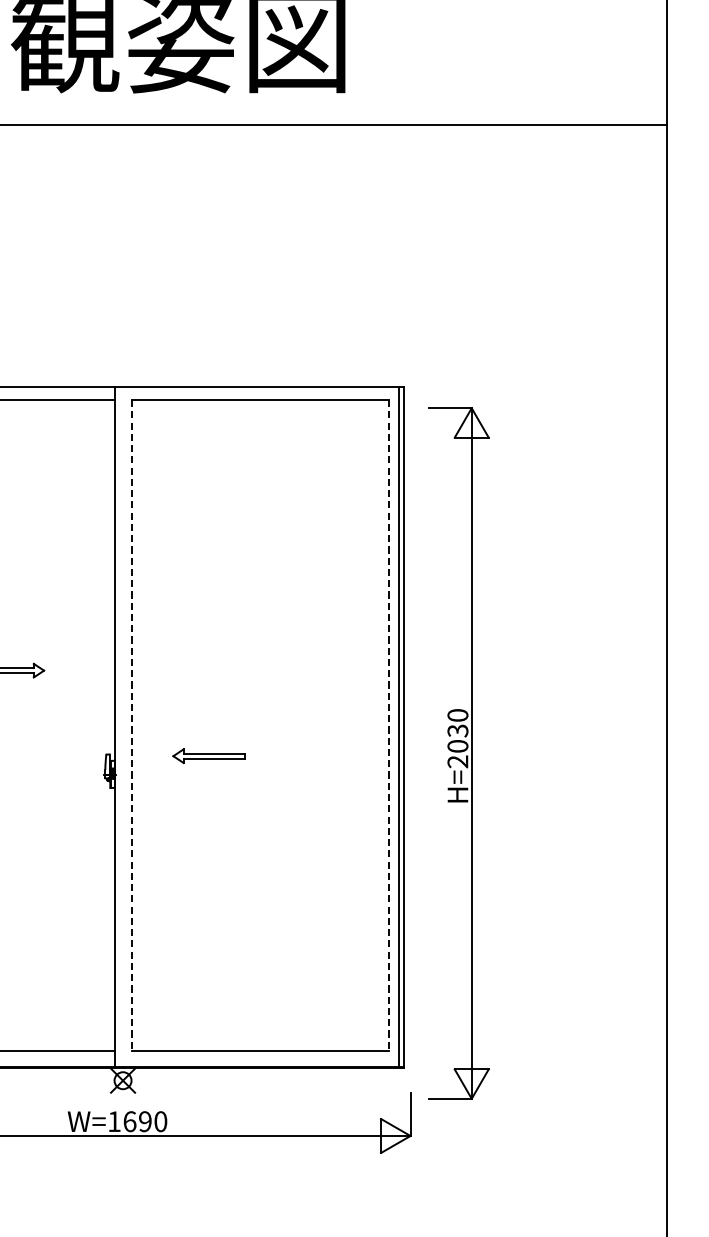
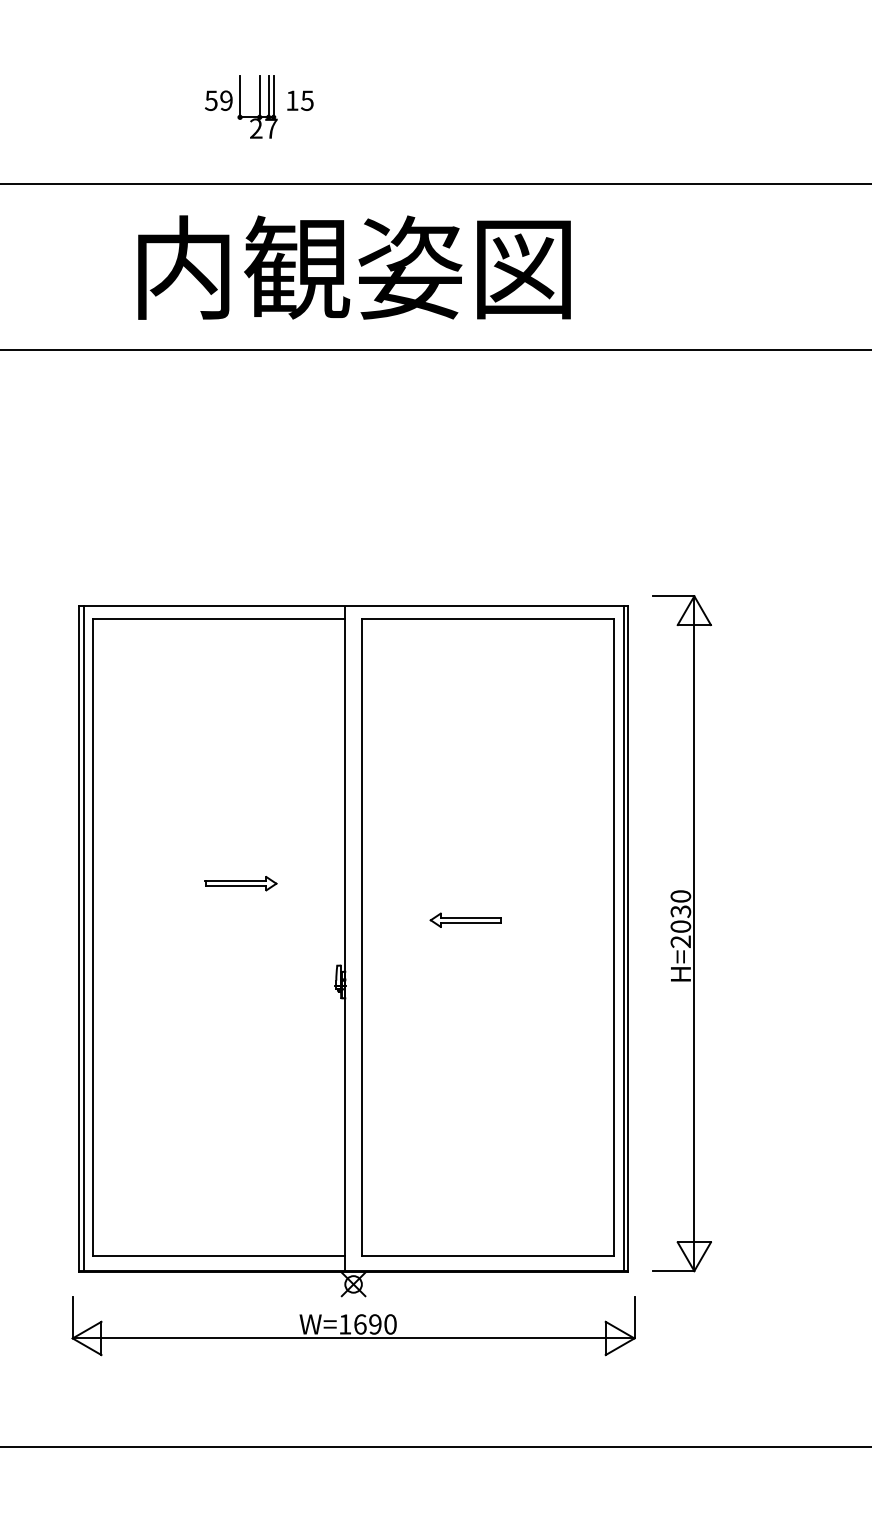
line: (131, 726) -> (361, 938), dashed -> solid
line: (389, 726) -> (613, 938), dashed -> solid
part: (458, 753) -> (681, 933), moved
part: (208, 755) -> (465, 919), moved

